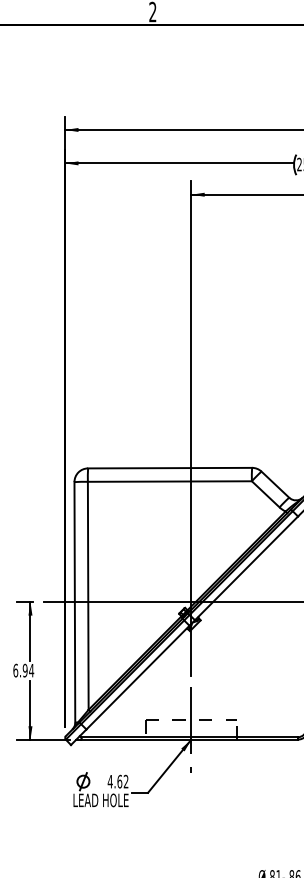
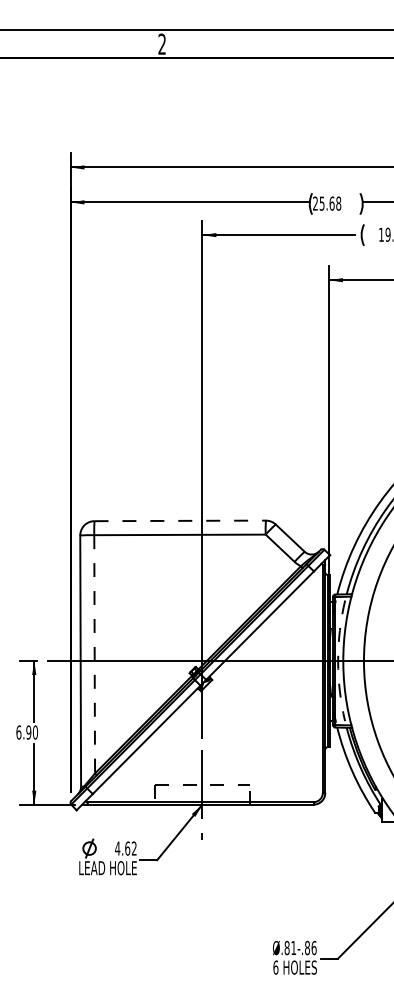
line: (170, 467) -> (180, 520), solid -> dashed
line: (88, 595) -> (94, 654), solid -> dashed
text: (31, 670) -> (35, 732), 6.94 -> 6.90

